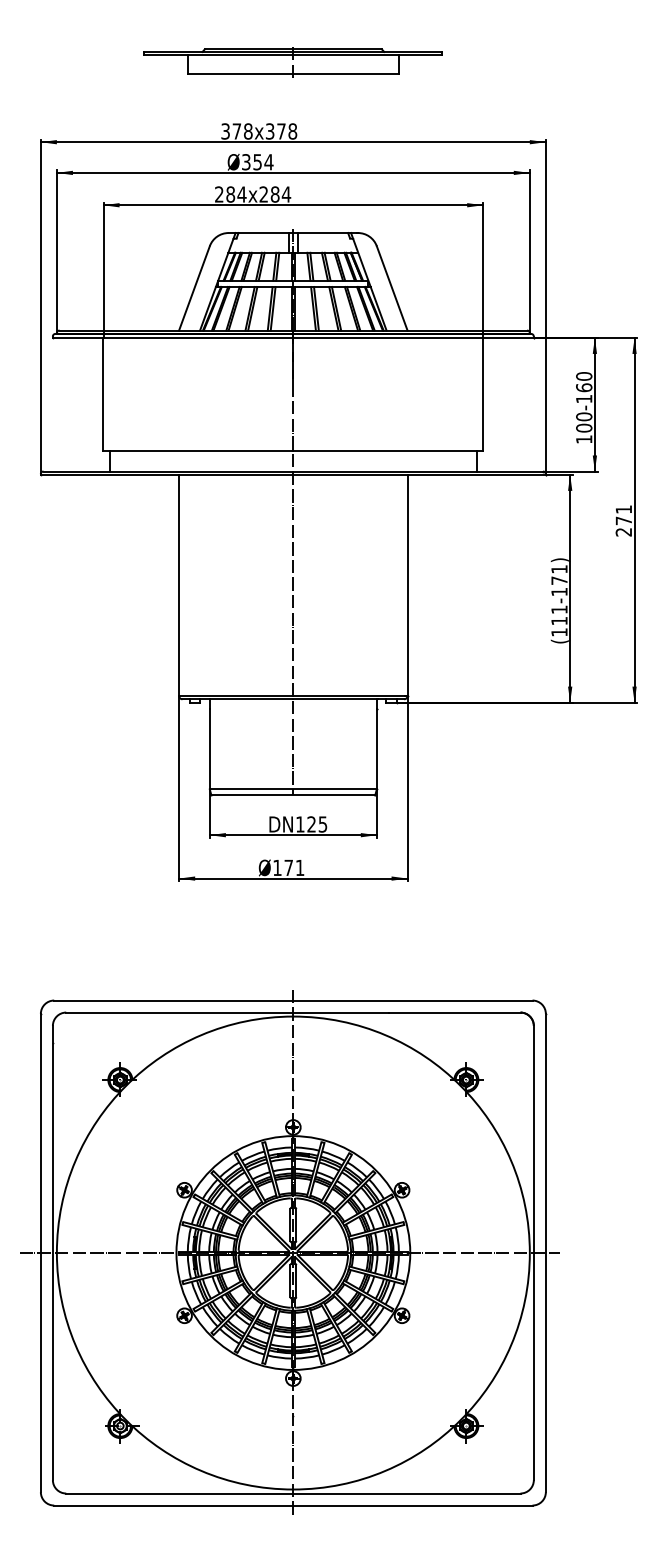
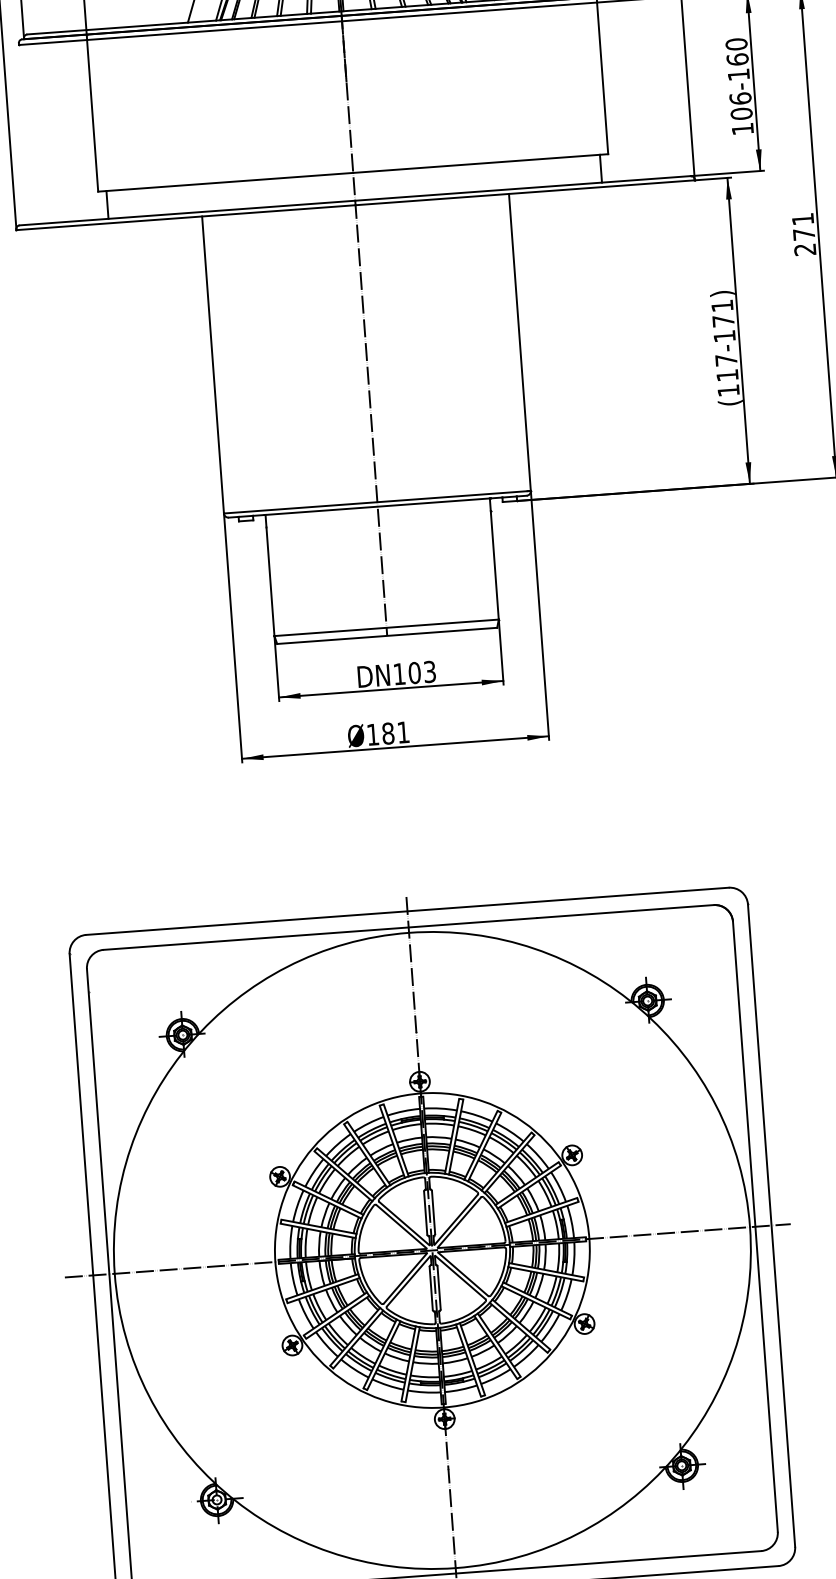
text: (584, 416) -> (740, 98), 100-160 -> 106-160
text: (559, 609) -> (726, 359), 111-171 -> 117-171
text: (317, 824) -> (422, 672), 125 -> 103
text: (288, 867) -> (387, 733), 171 -> 181

